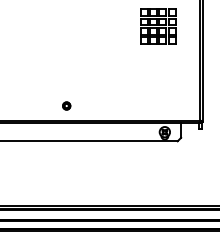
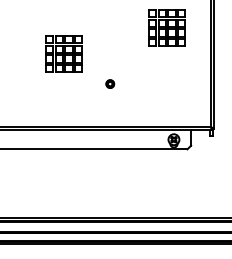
part: (60, 50) -> (63, 53), added
part: (66, 105) -> (110, 83), moved

